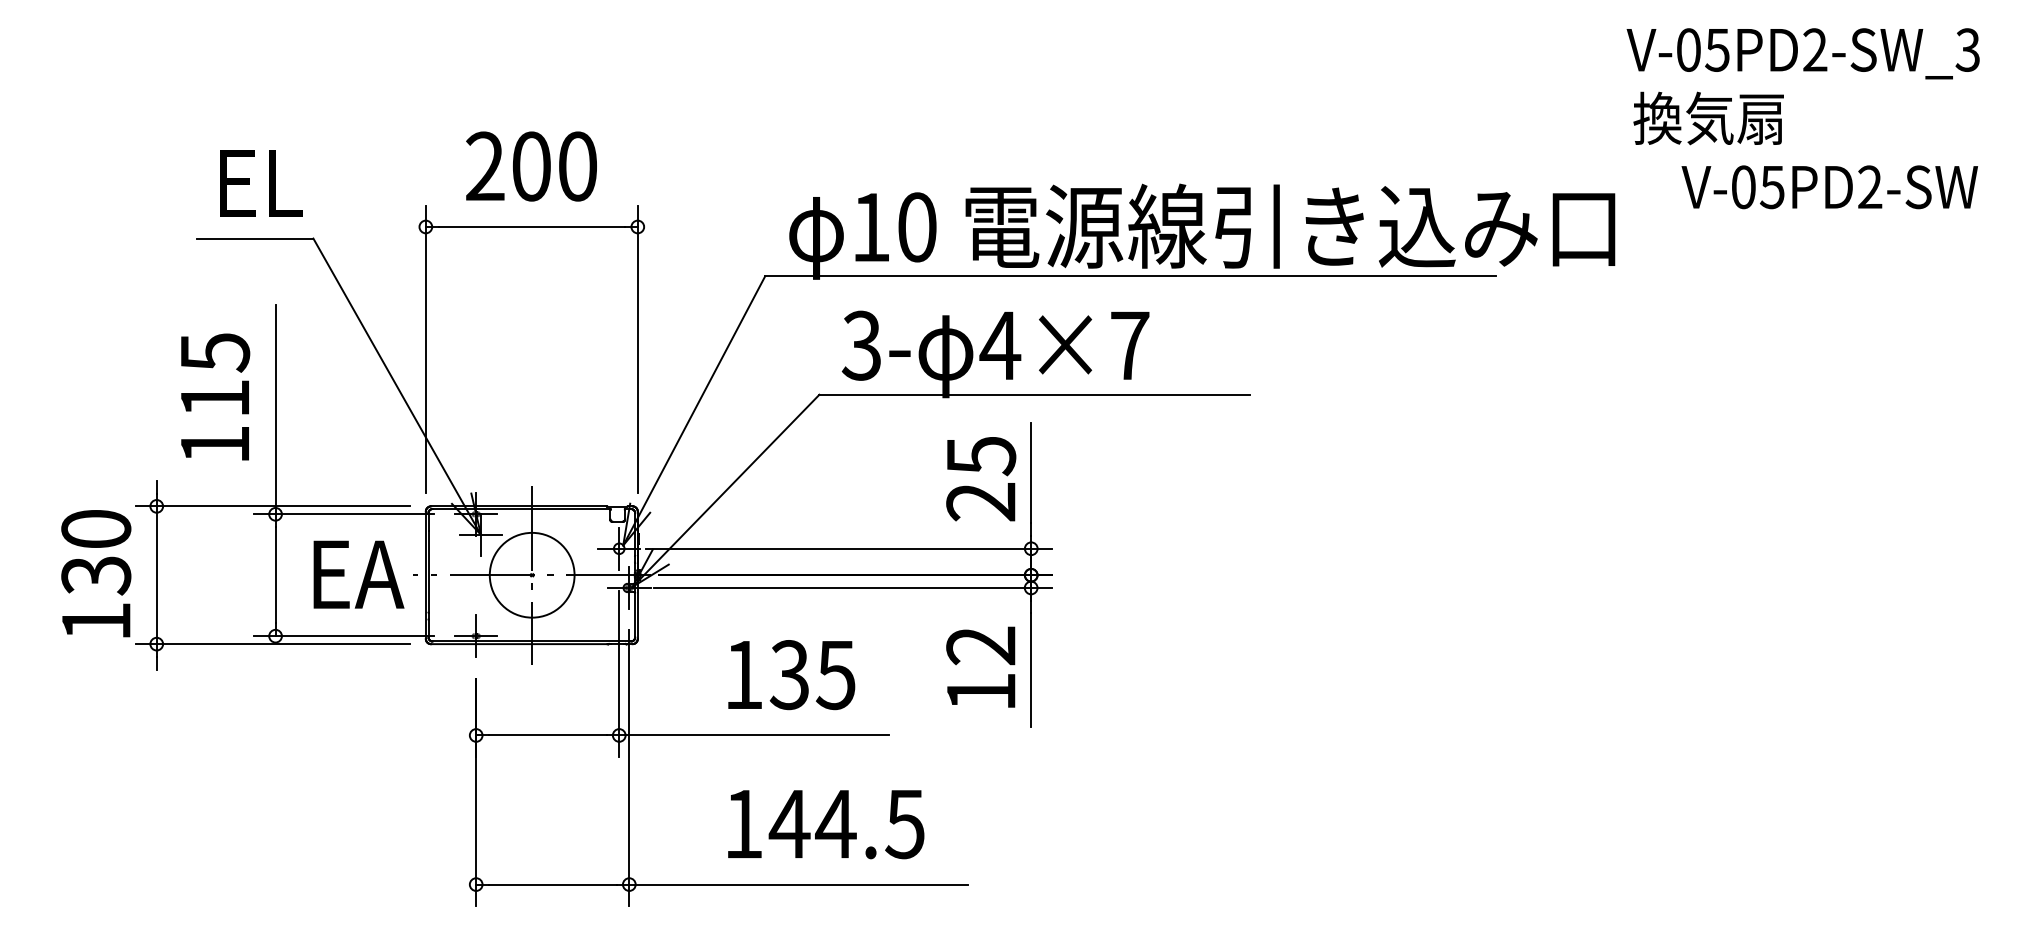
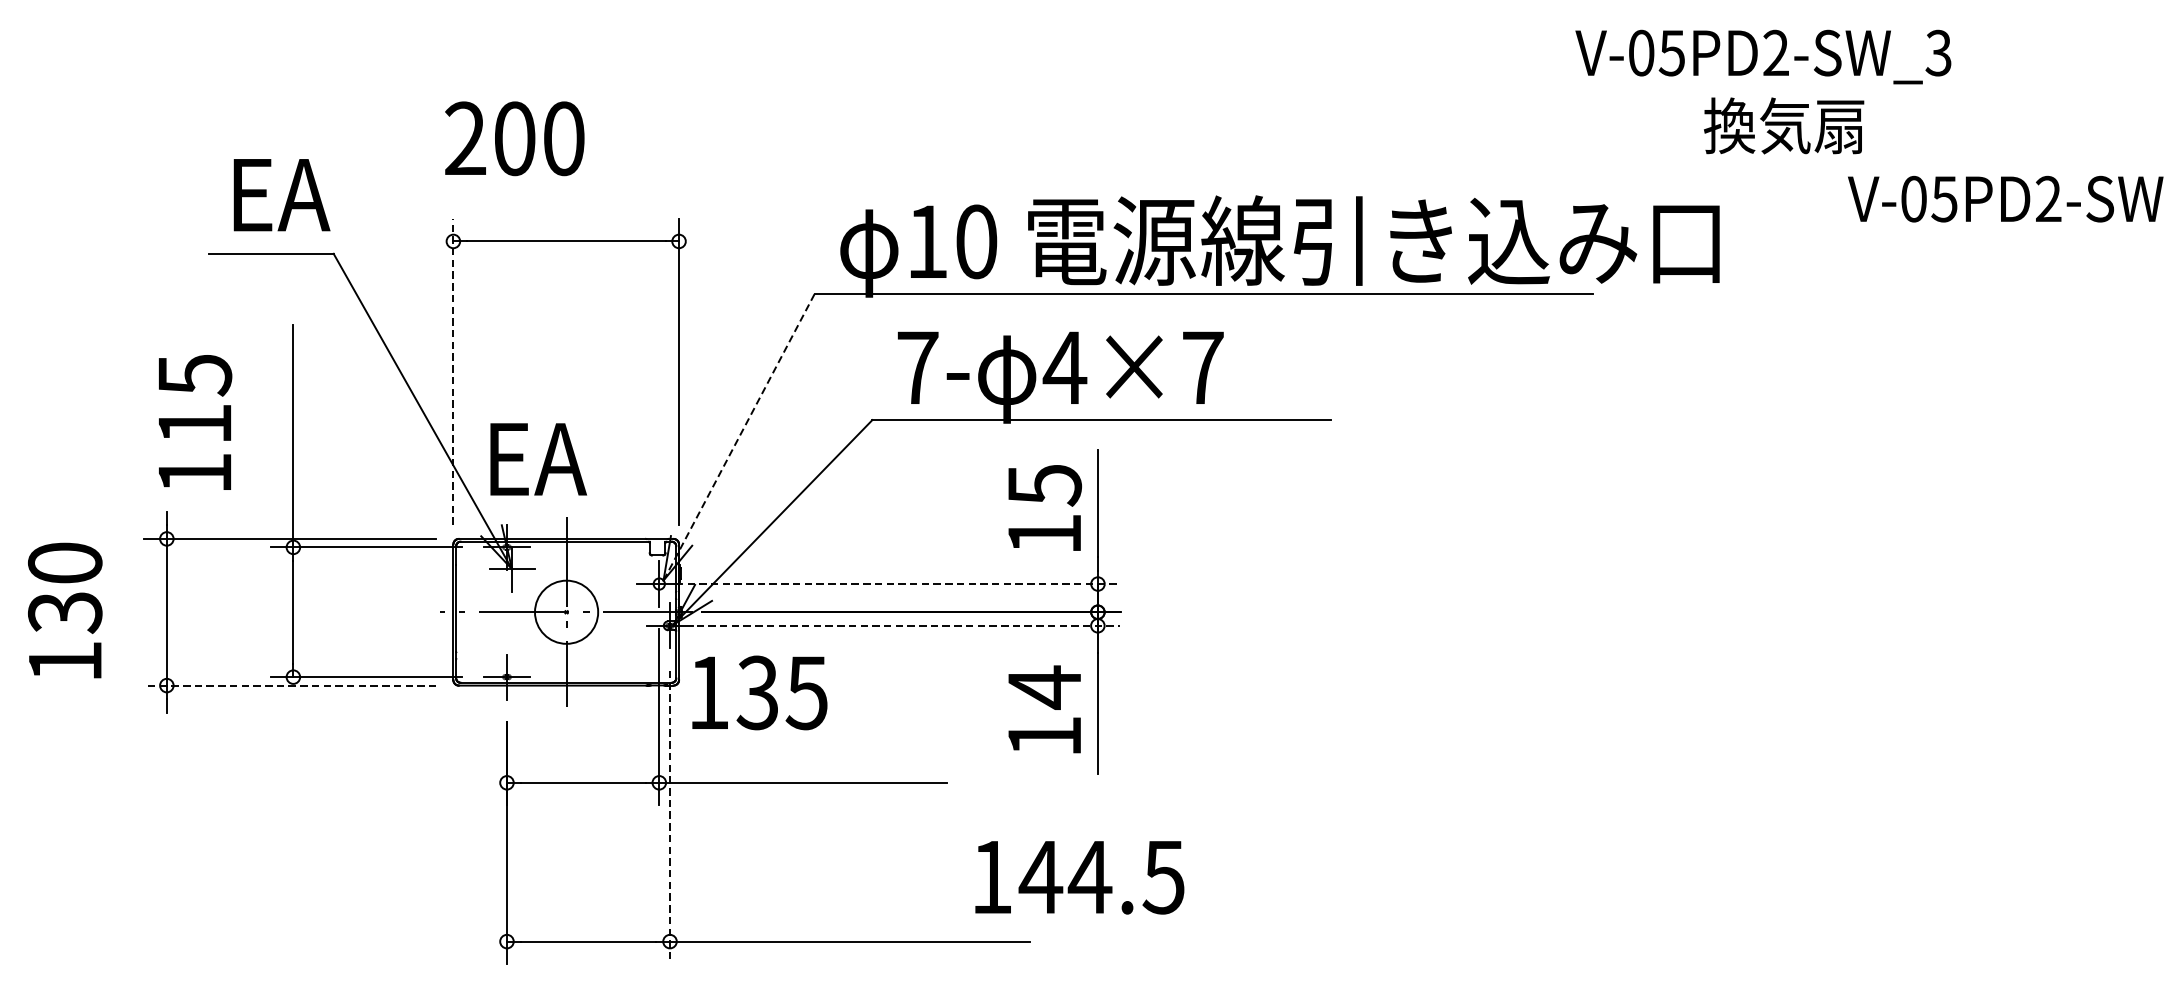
text: (1802, 53) -> (1762, 56), moved
text: (1708, 118) -> (1783, 125), moved
text: (531, 166) -> (514, 138), moved
text: (264, 183) -> (281, 195), EL -> EA
text: (1829, 187) -> (2005, 199), moved
text: (861, 345) -> (917, 367), 3- -> 7-
line: (425, 349) -> (453, 371), solid -> dashed
text: (215, 396) -> (195, 421), moved
line: (694, 410) -> (739, 436), solid -> dashed
text: (980, 502) -> (1043, 534), 25 -> 15
line: (849, 548) -> (904, 583), solid -> dashed
text: (96, 573) -> (65, 610), moved
text: (358, 574) -> (538, 459), moved
circle: (531, 574) -> (565, 611), size x0.7
line: (853, 587) -> (908, 625), solid -> dashed
line: (272, 644) -> (290, 685), solid -> dashed
text: (980, 646) -> (1043, 688), 12 -> 14
text: (791, 675) -> (759, 693), moved
line: (629, 768) -> (670, 818), solid -> dashed
text: (826, 824) -> (1080, 877), moved

